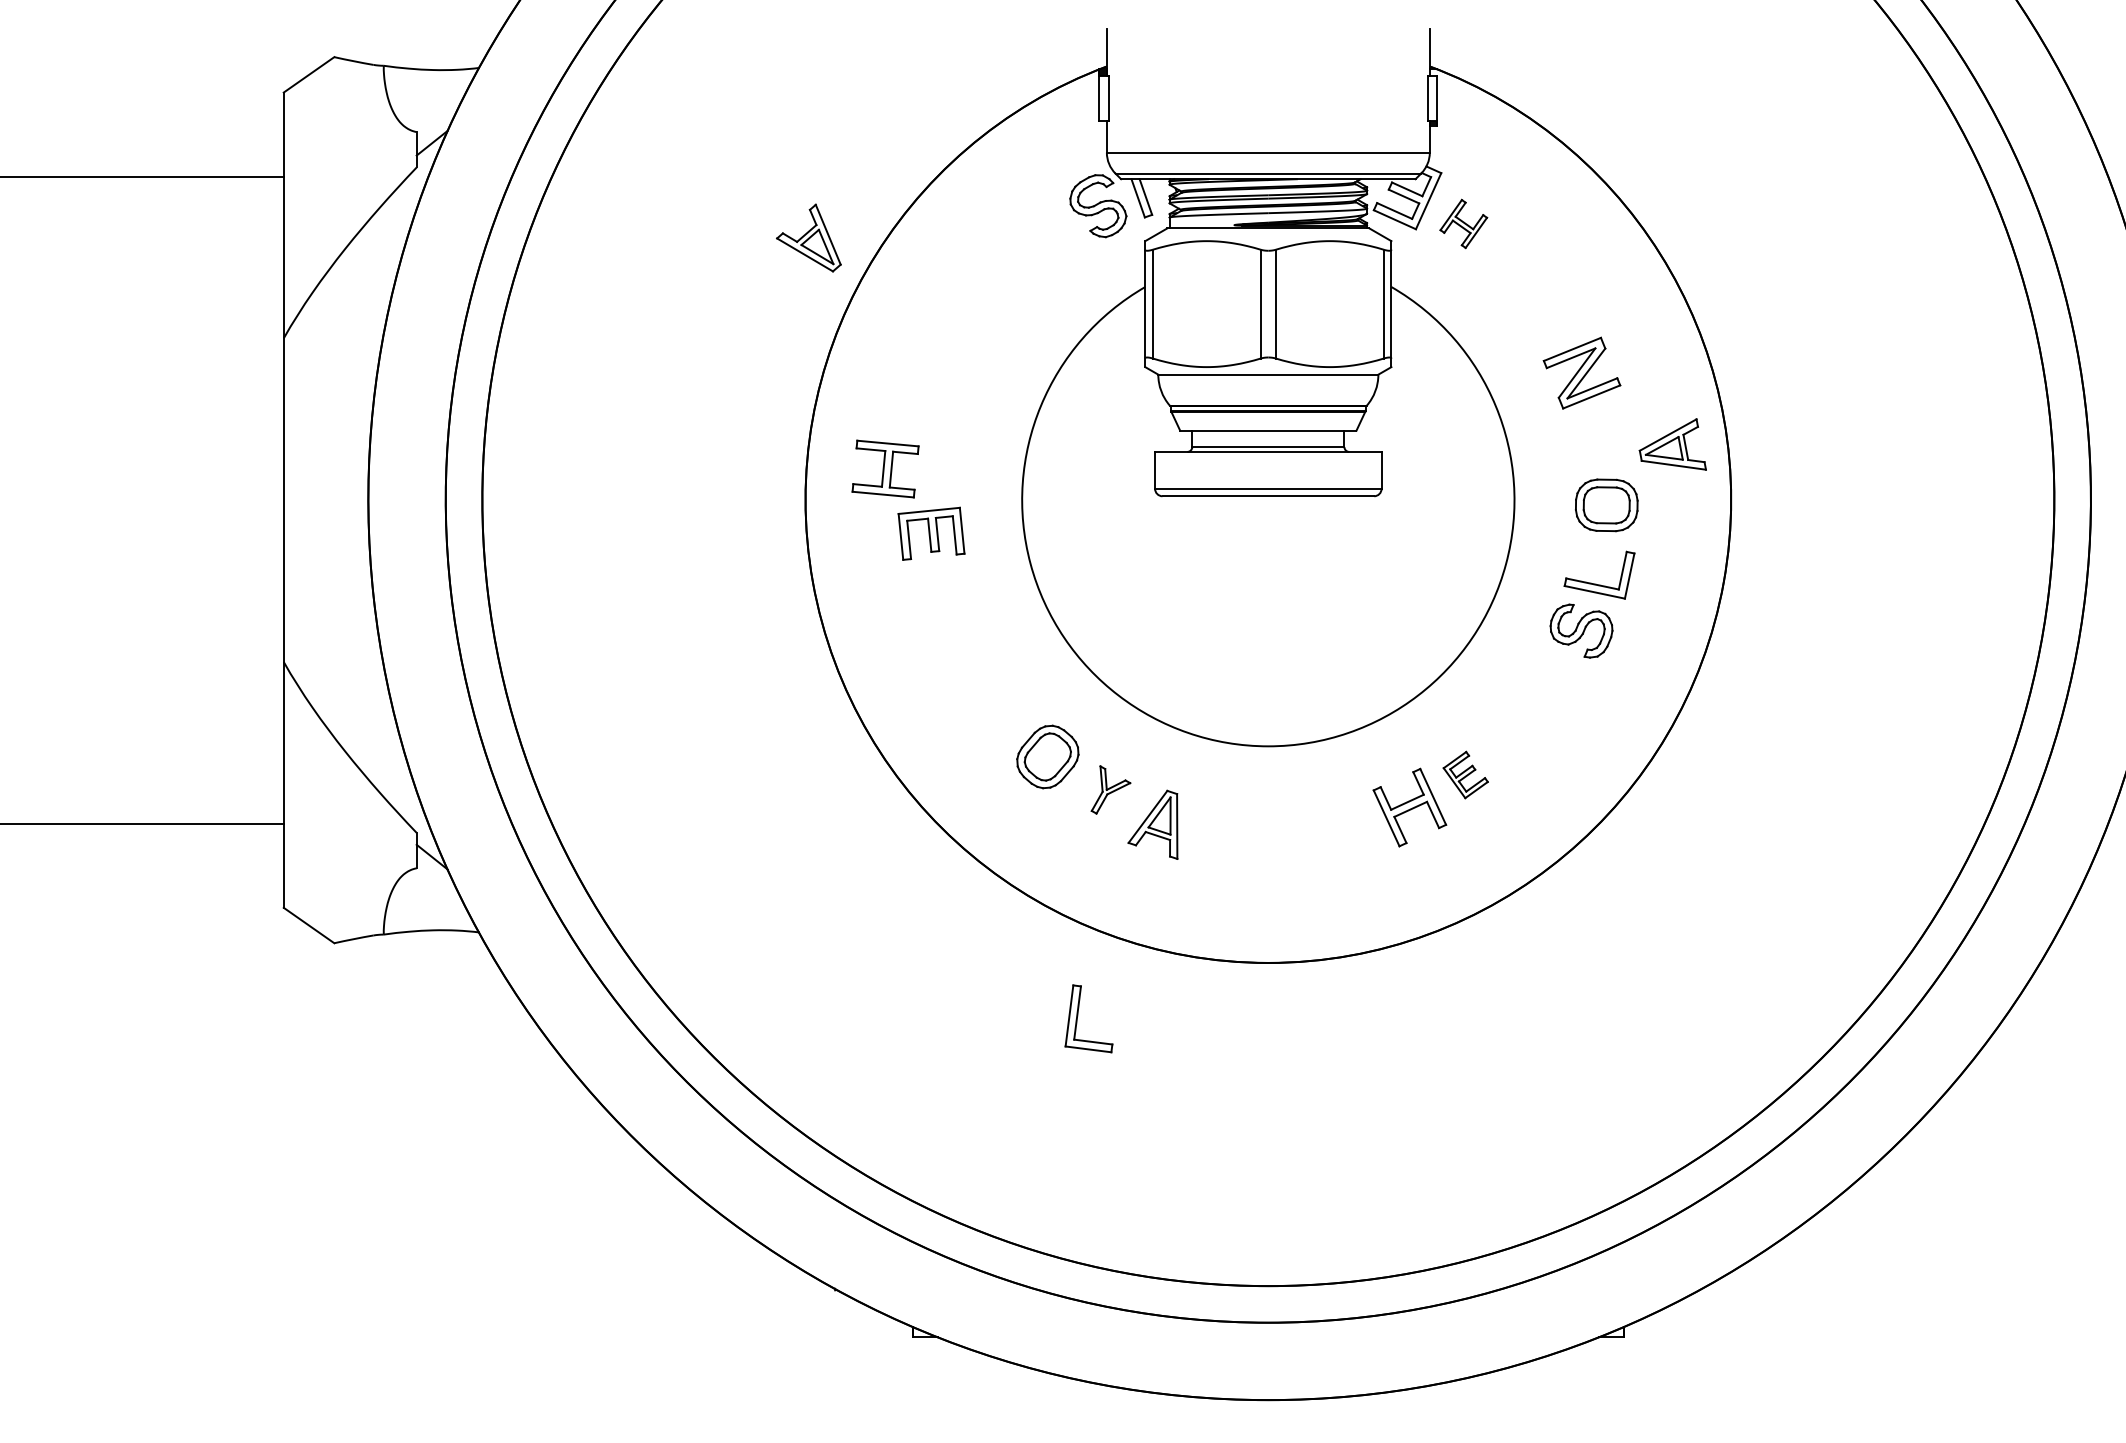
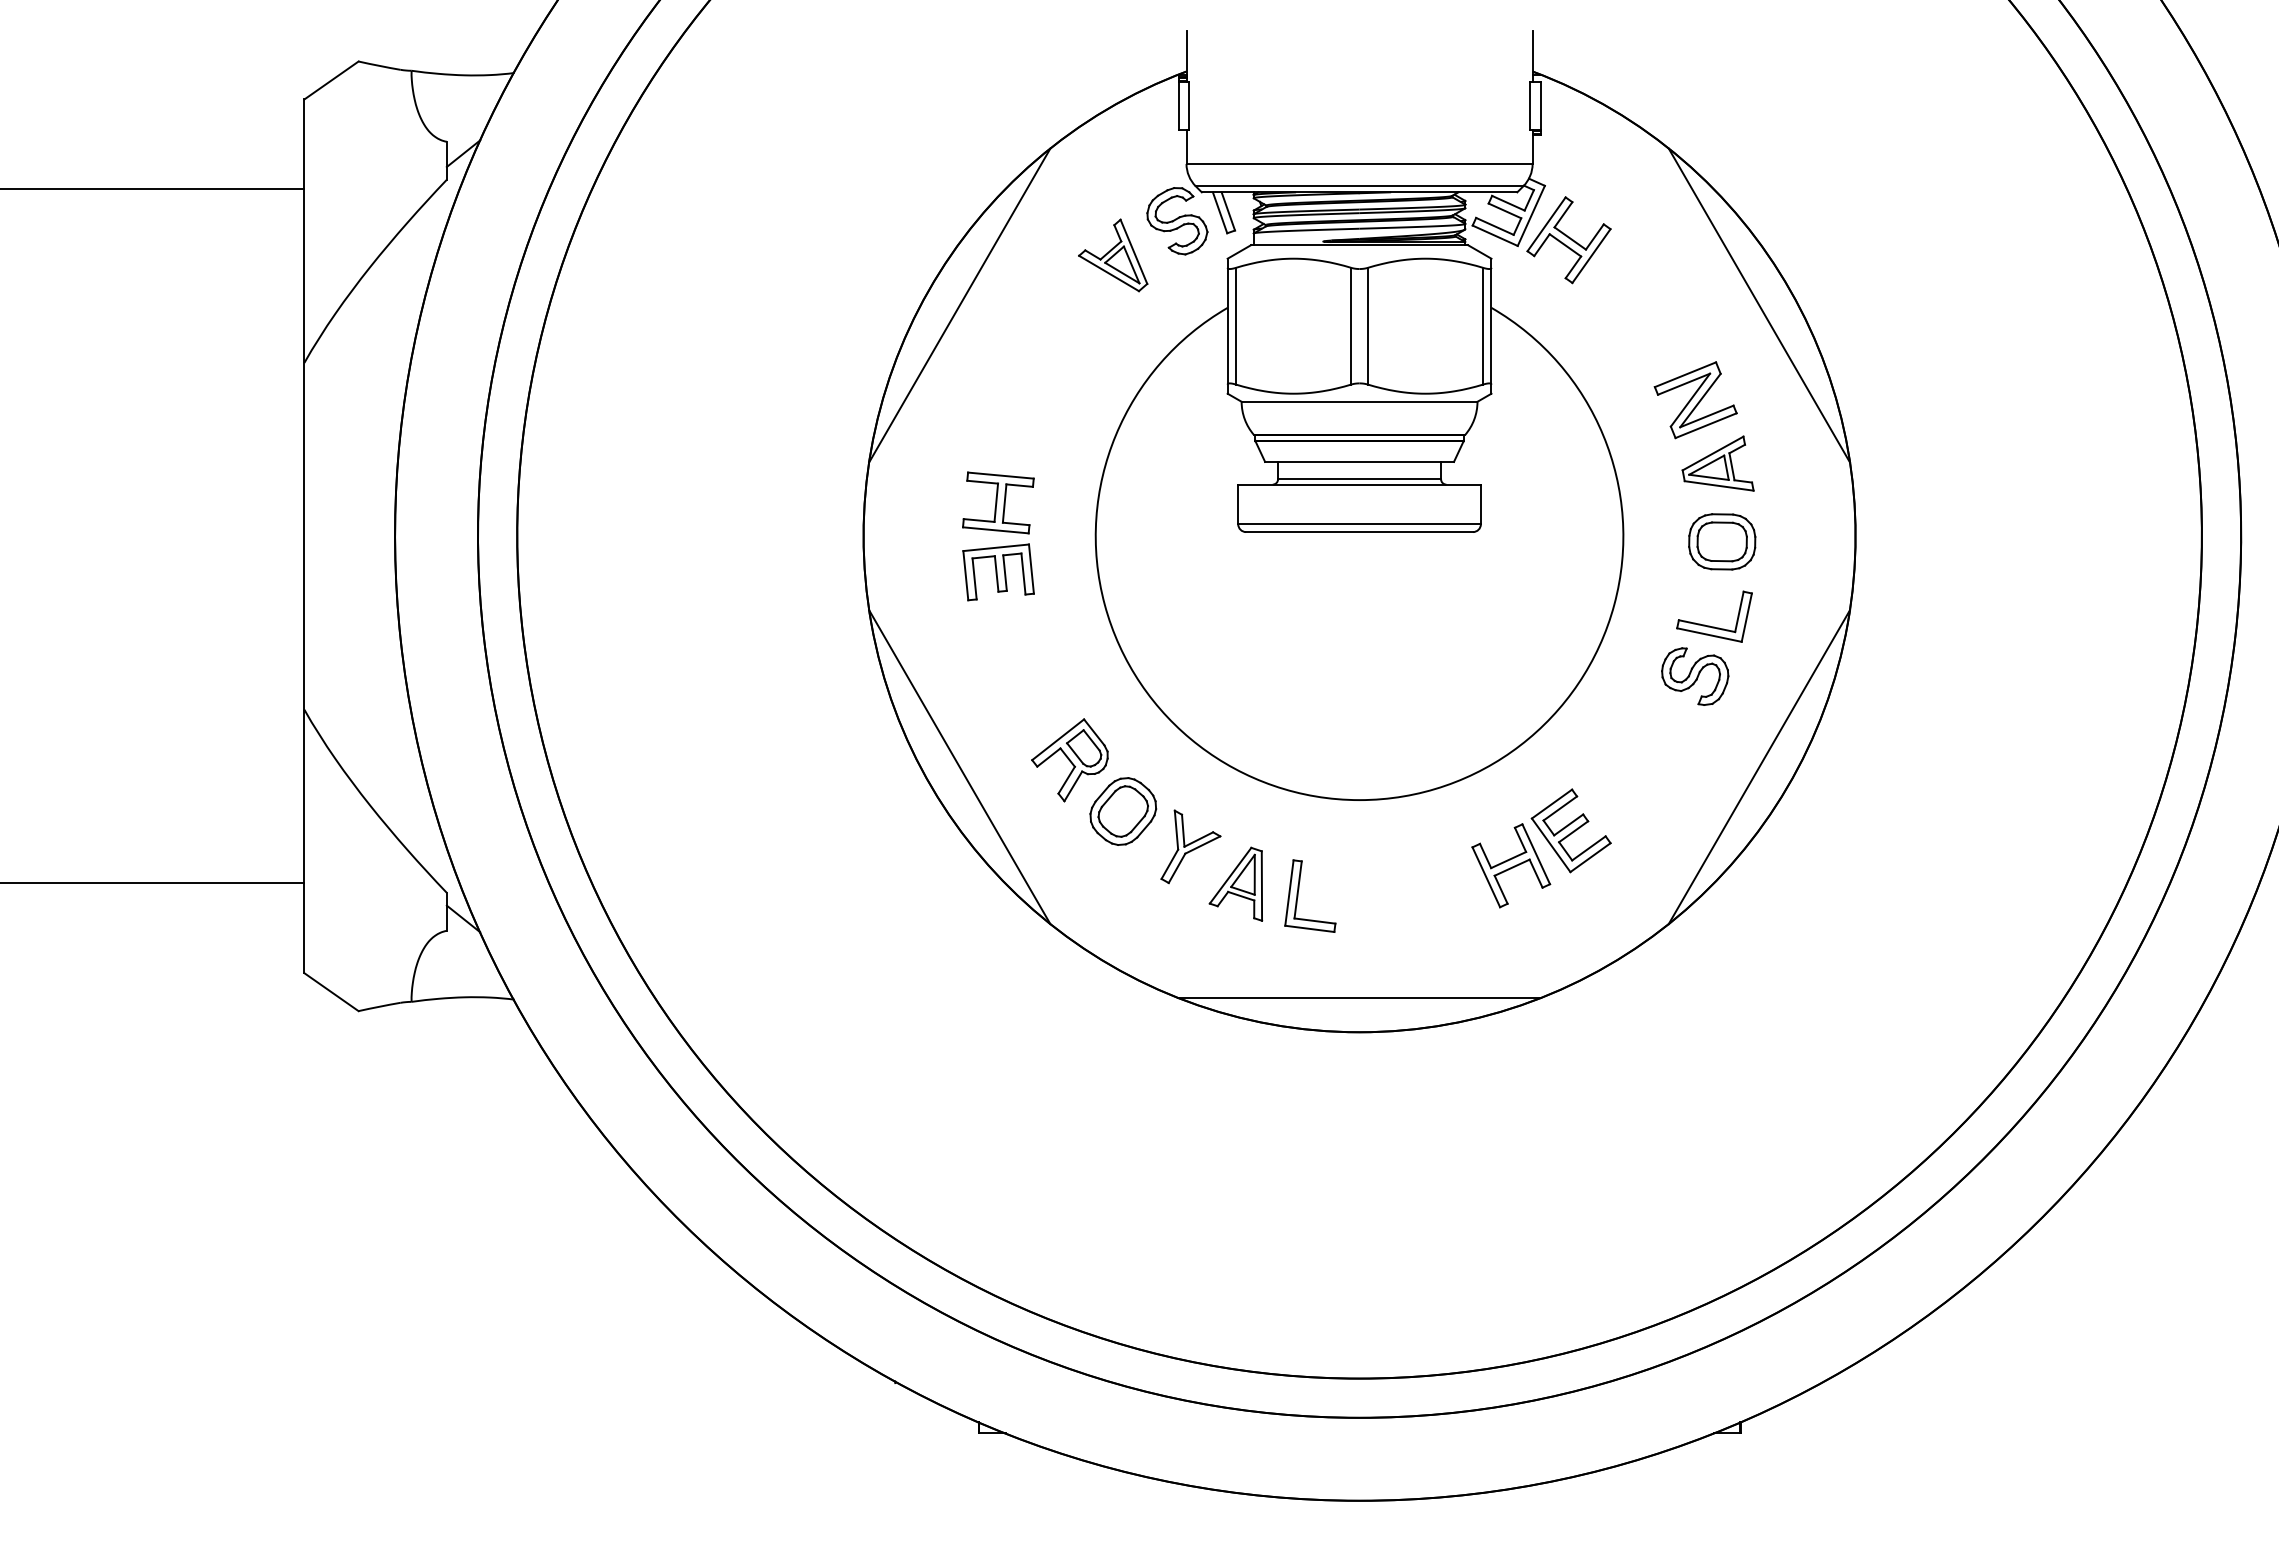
part: (1463, 224) -> (1568, 240), size x1.67
part: (809, 238) -> (1113, 255), moved
line: (895, 284) -> (959, 305), added
line: (1640, 284) -> (1758, 305), added
part: (1672, 444) -> (1717, 463), moved
part: (885, 468) -> (998, 502), moved
part: (997, 709) -> (1069, 760), added
line: (895, 715) -> (959, 767), added
line: (1640, 715) -> (1758, 767), added
part: (1465, 774) -> (1570, 830), size x1.67
part: (1110, 789) -> (1190, 846), size x1.43
line: (1268, 930) -> (1359, 997), added
part: (1077, 1018) -> (1298, 895), moved

